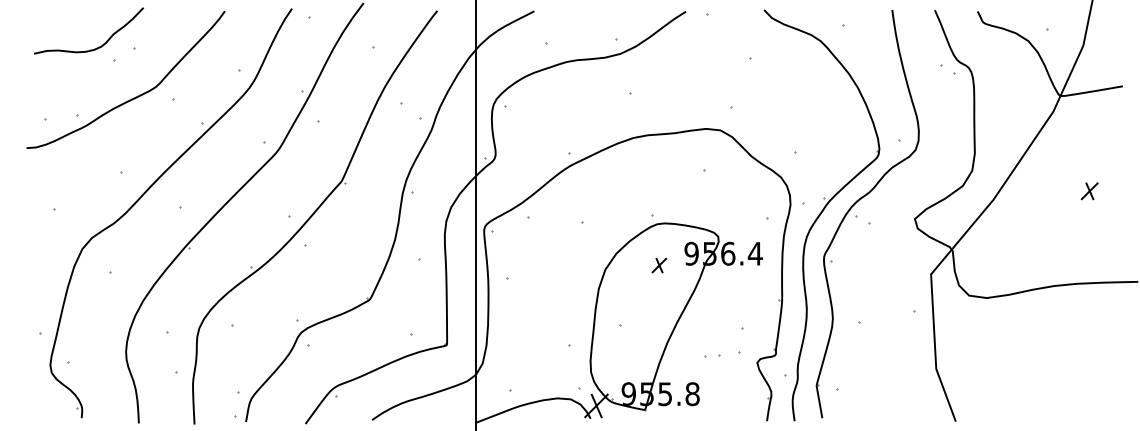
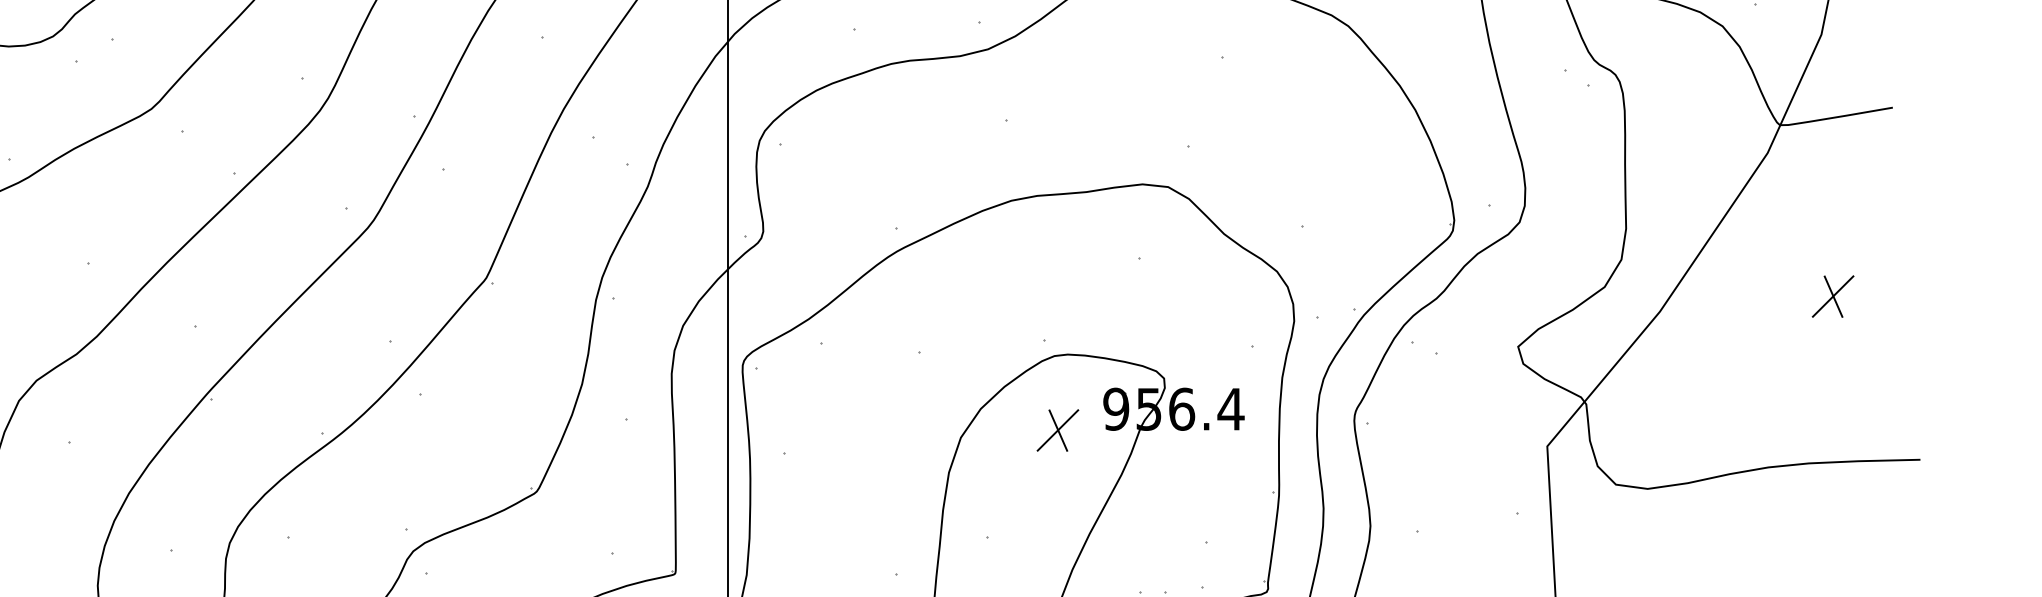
part: (1089, 191) -> (1832, 297), size x1.43
part: (659, 265) -> (1058, 430), size x1.67

